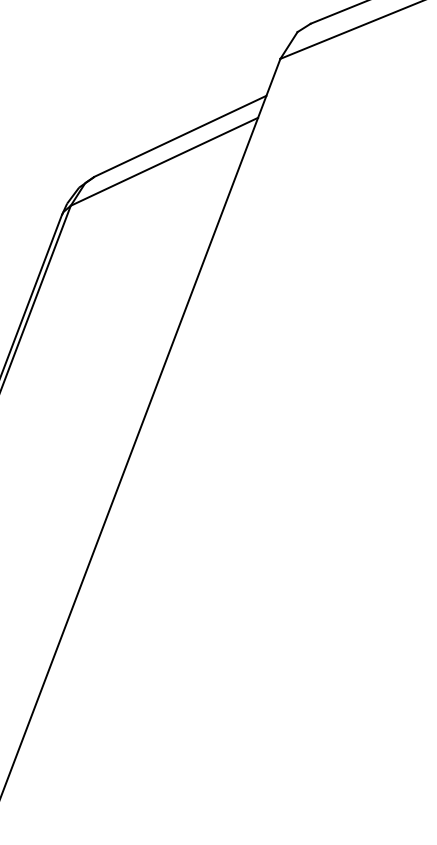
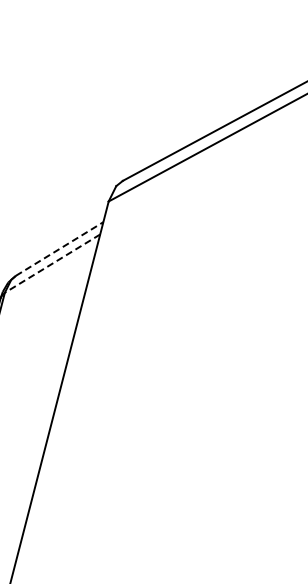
line: (182, 135) -> (60, 248), solid -> dashed
line: (164, 161) -> (52, 263), solid -> dashed

